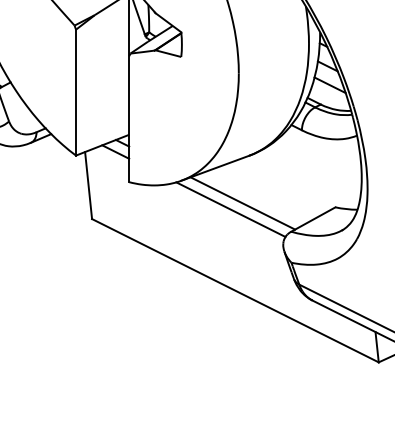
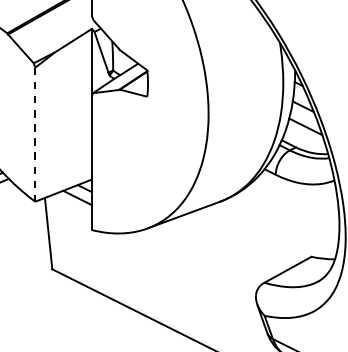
line: (76, 92) -> (35, 134), solid -> dashed
line: (242, 203) -> (212, 252), removed
line: (230, 209) -> (199, 259), removed

